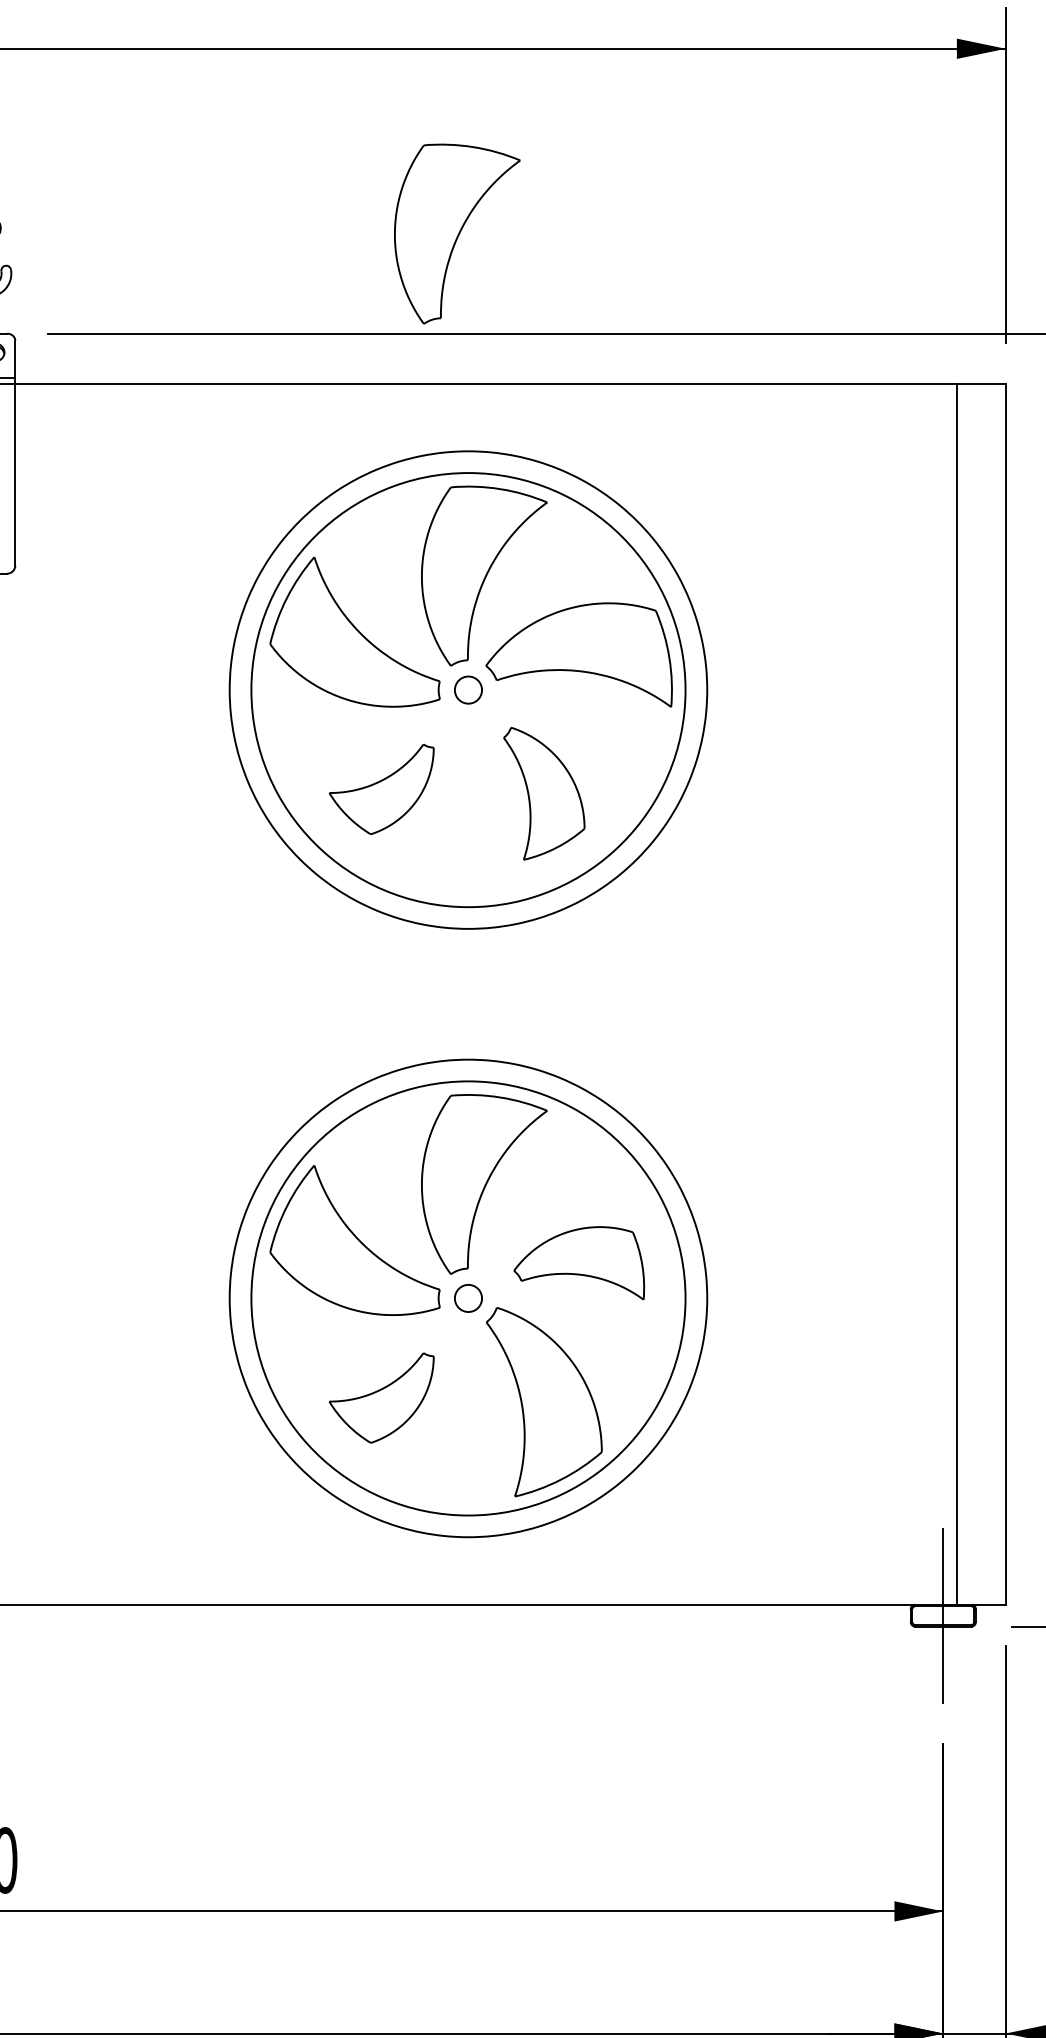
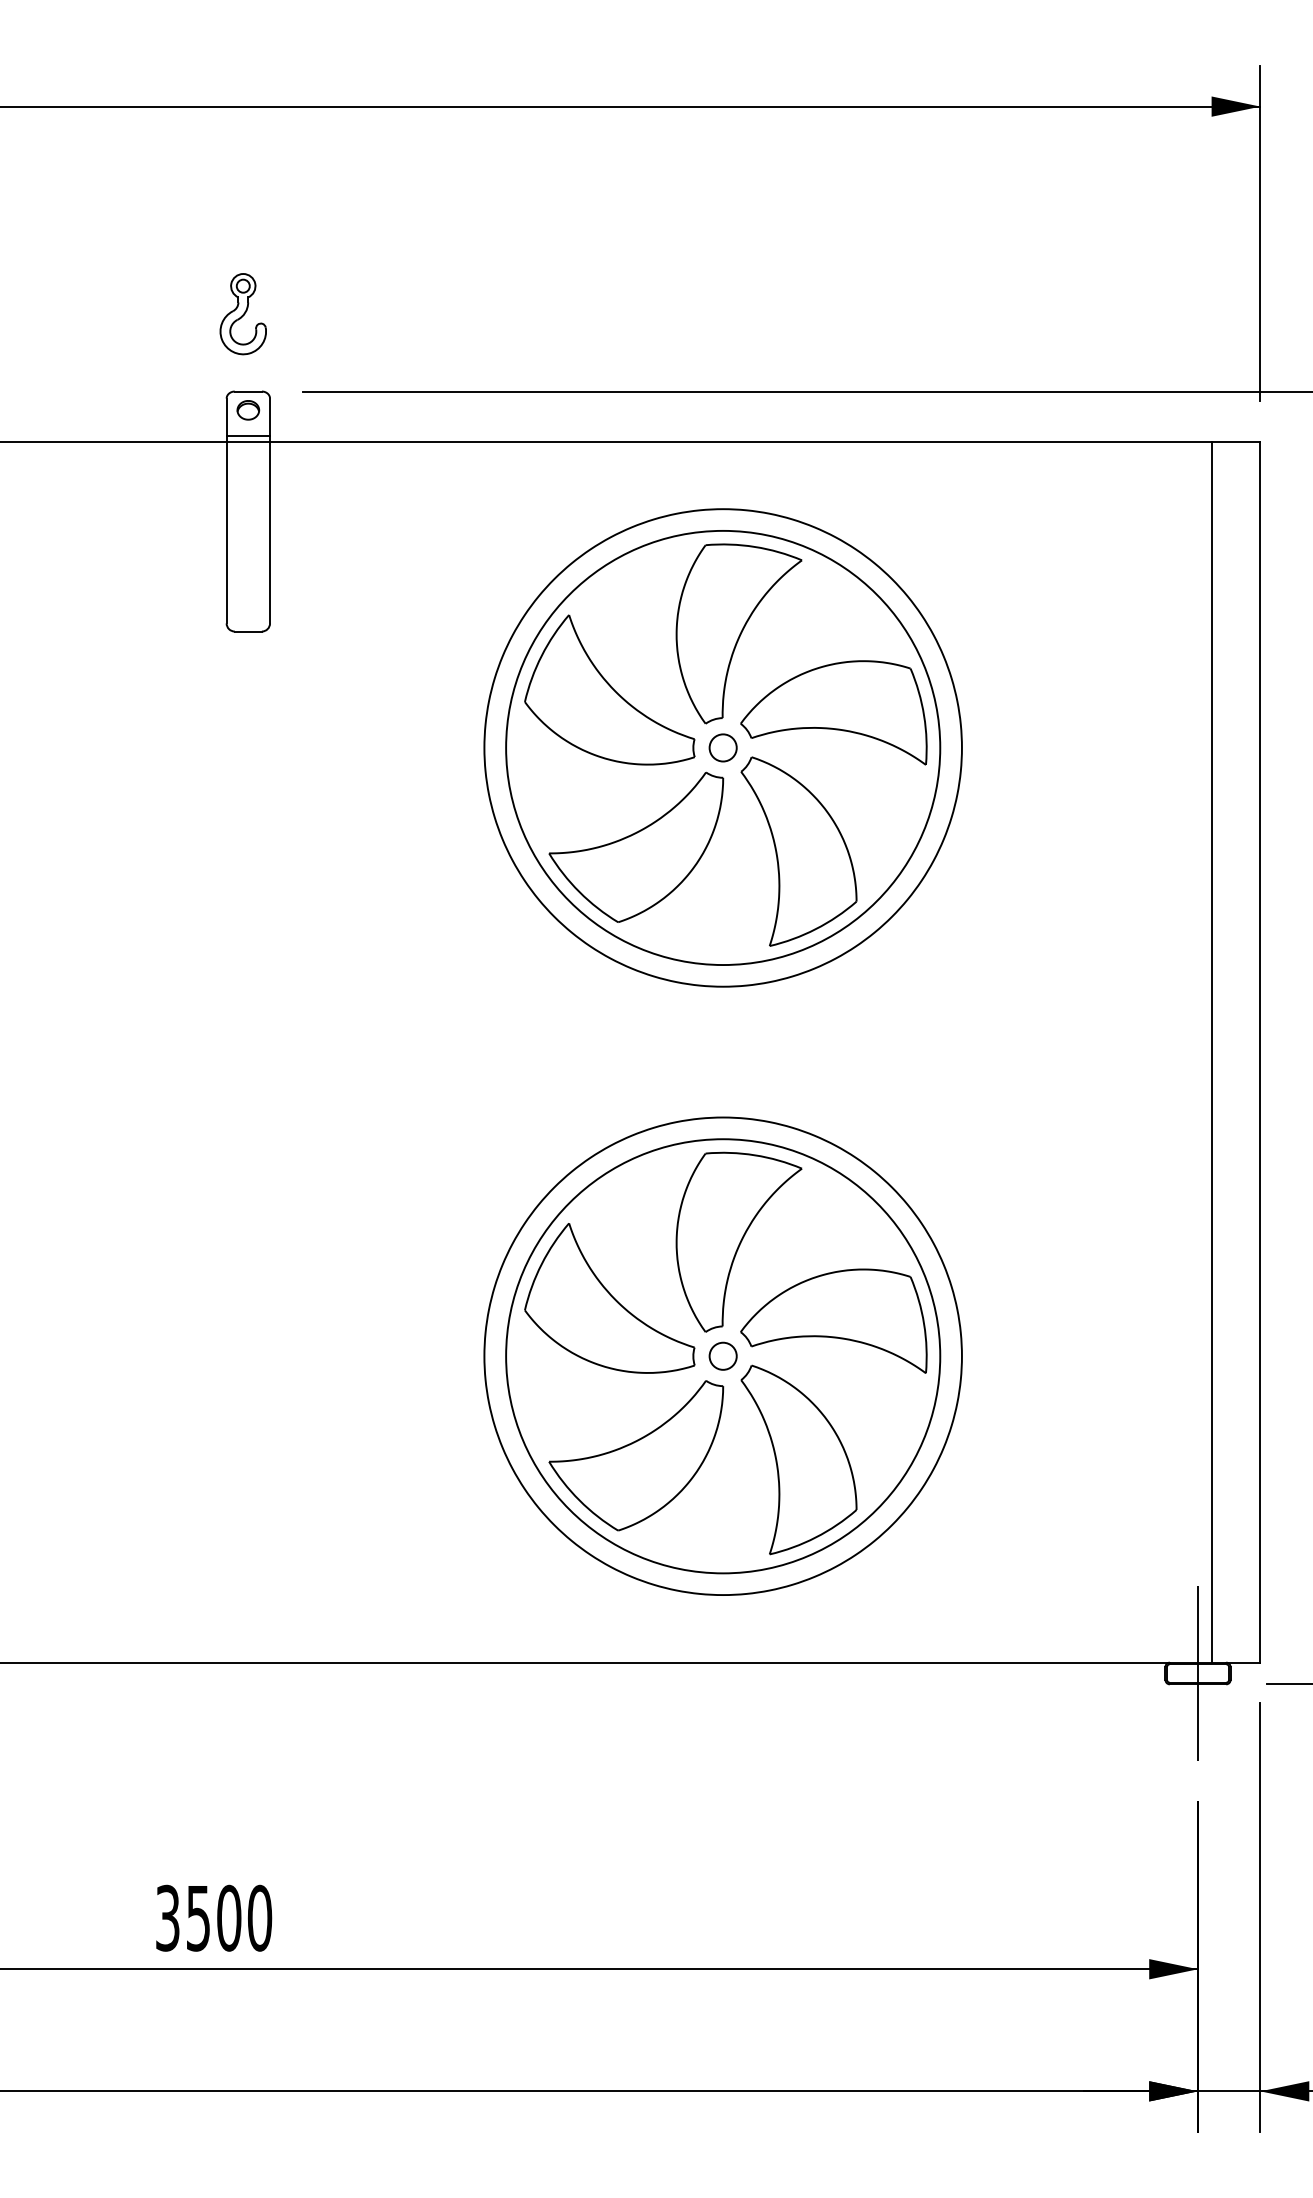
part: (456, 233) -> (711, 291), removed
part: (381, 788) -> (636, 846), size x1.67
part: (543, 793) -> (798, 851), size x1.43
part: (578, 1262) -> (833, 1320), size x1.43
part: (381, 1397) -> (636, 1455), size x1.67

